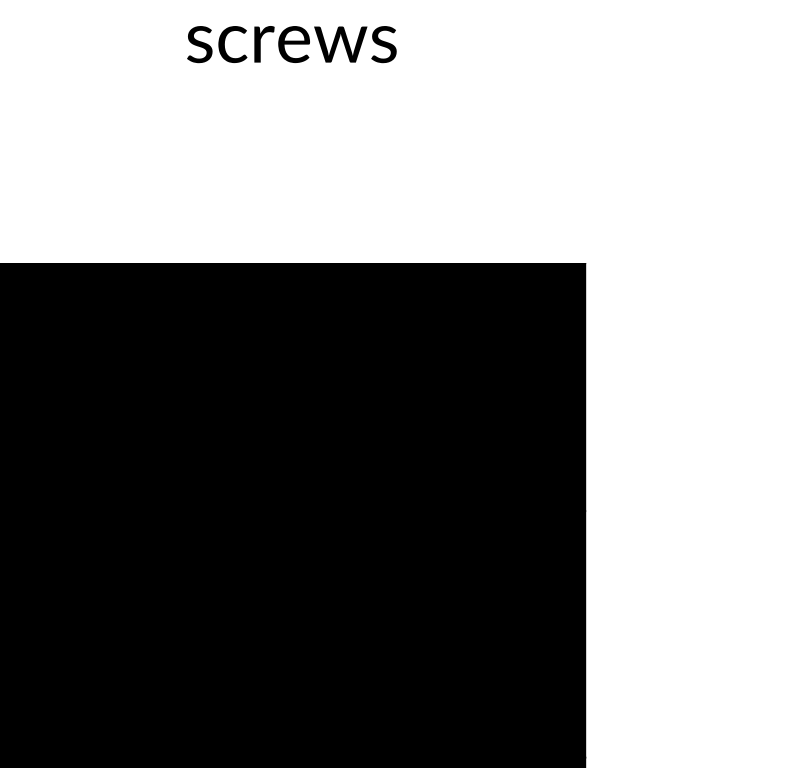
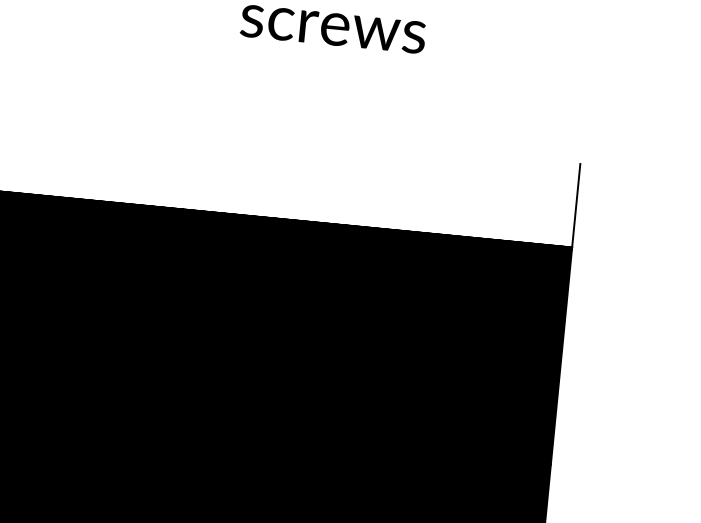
line: (585, 217) -> (576, 206), added

